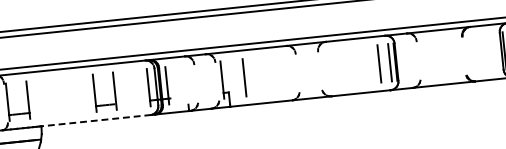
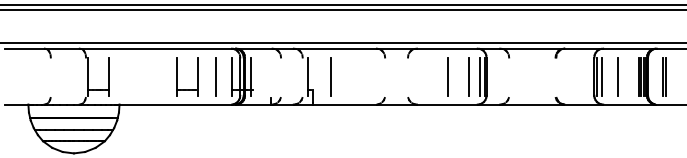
line: (359, 65) -> (448, 76), added
line: (132, 89) -> (215, 76), added
line: (96, 120) -> (175, 104), dashed -> solid

